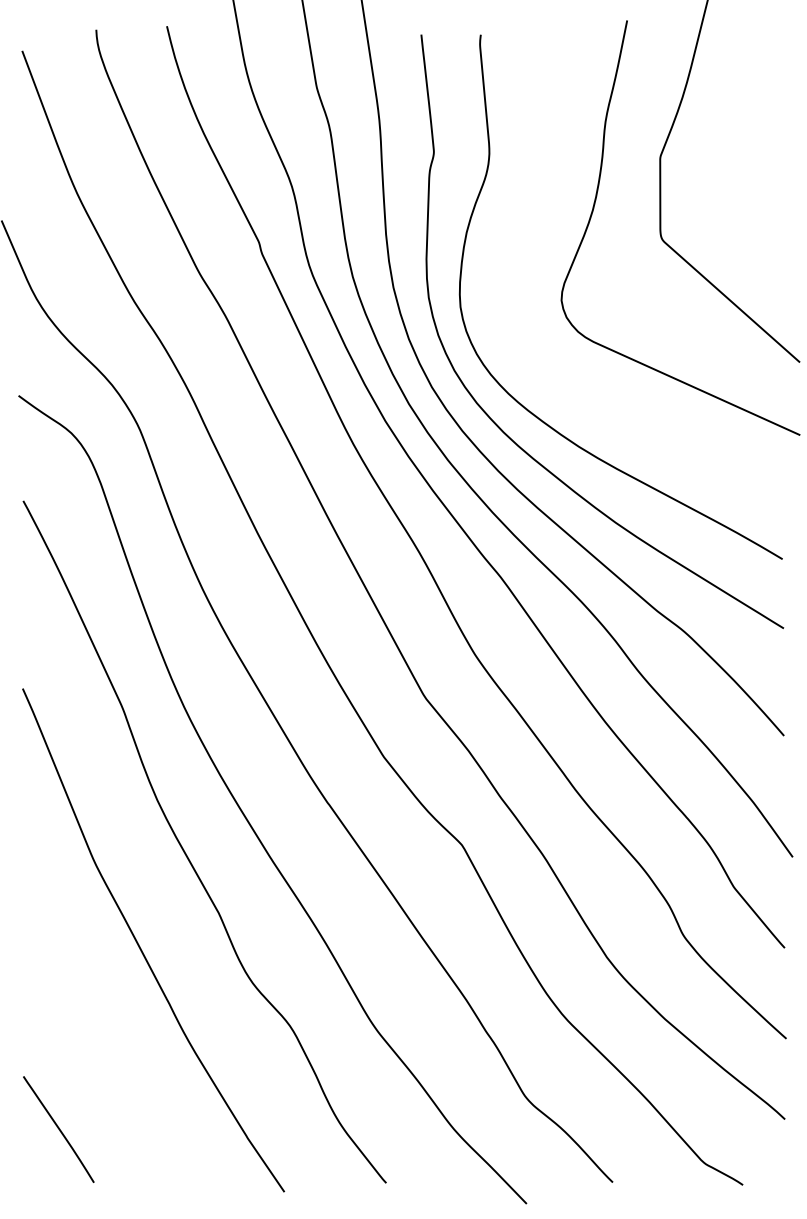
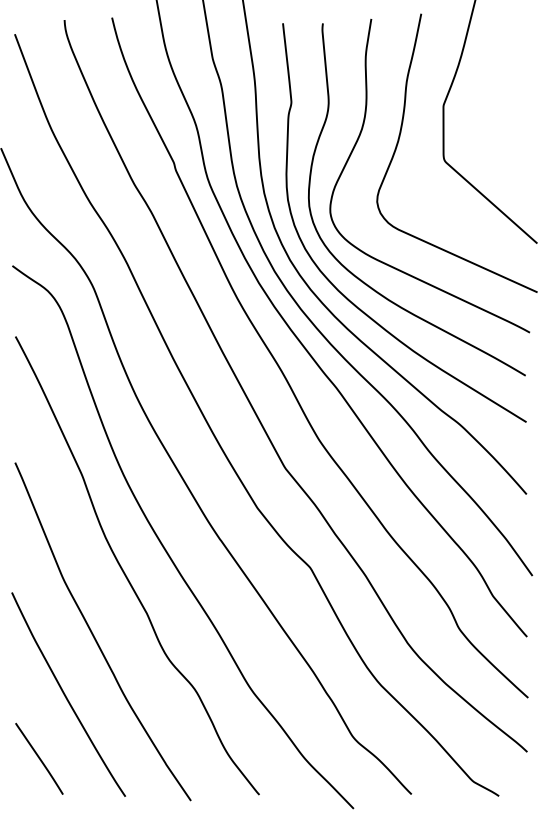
curve: (533, 209) -> (358, 140), added
curve: (99, 1035) -> (66, 695), added

